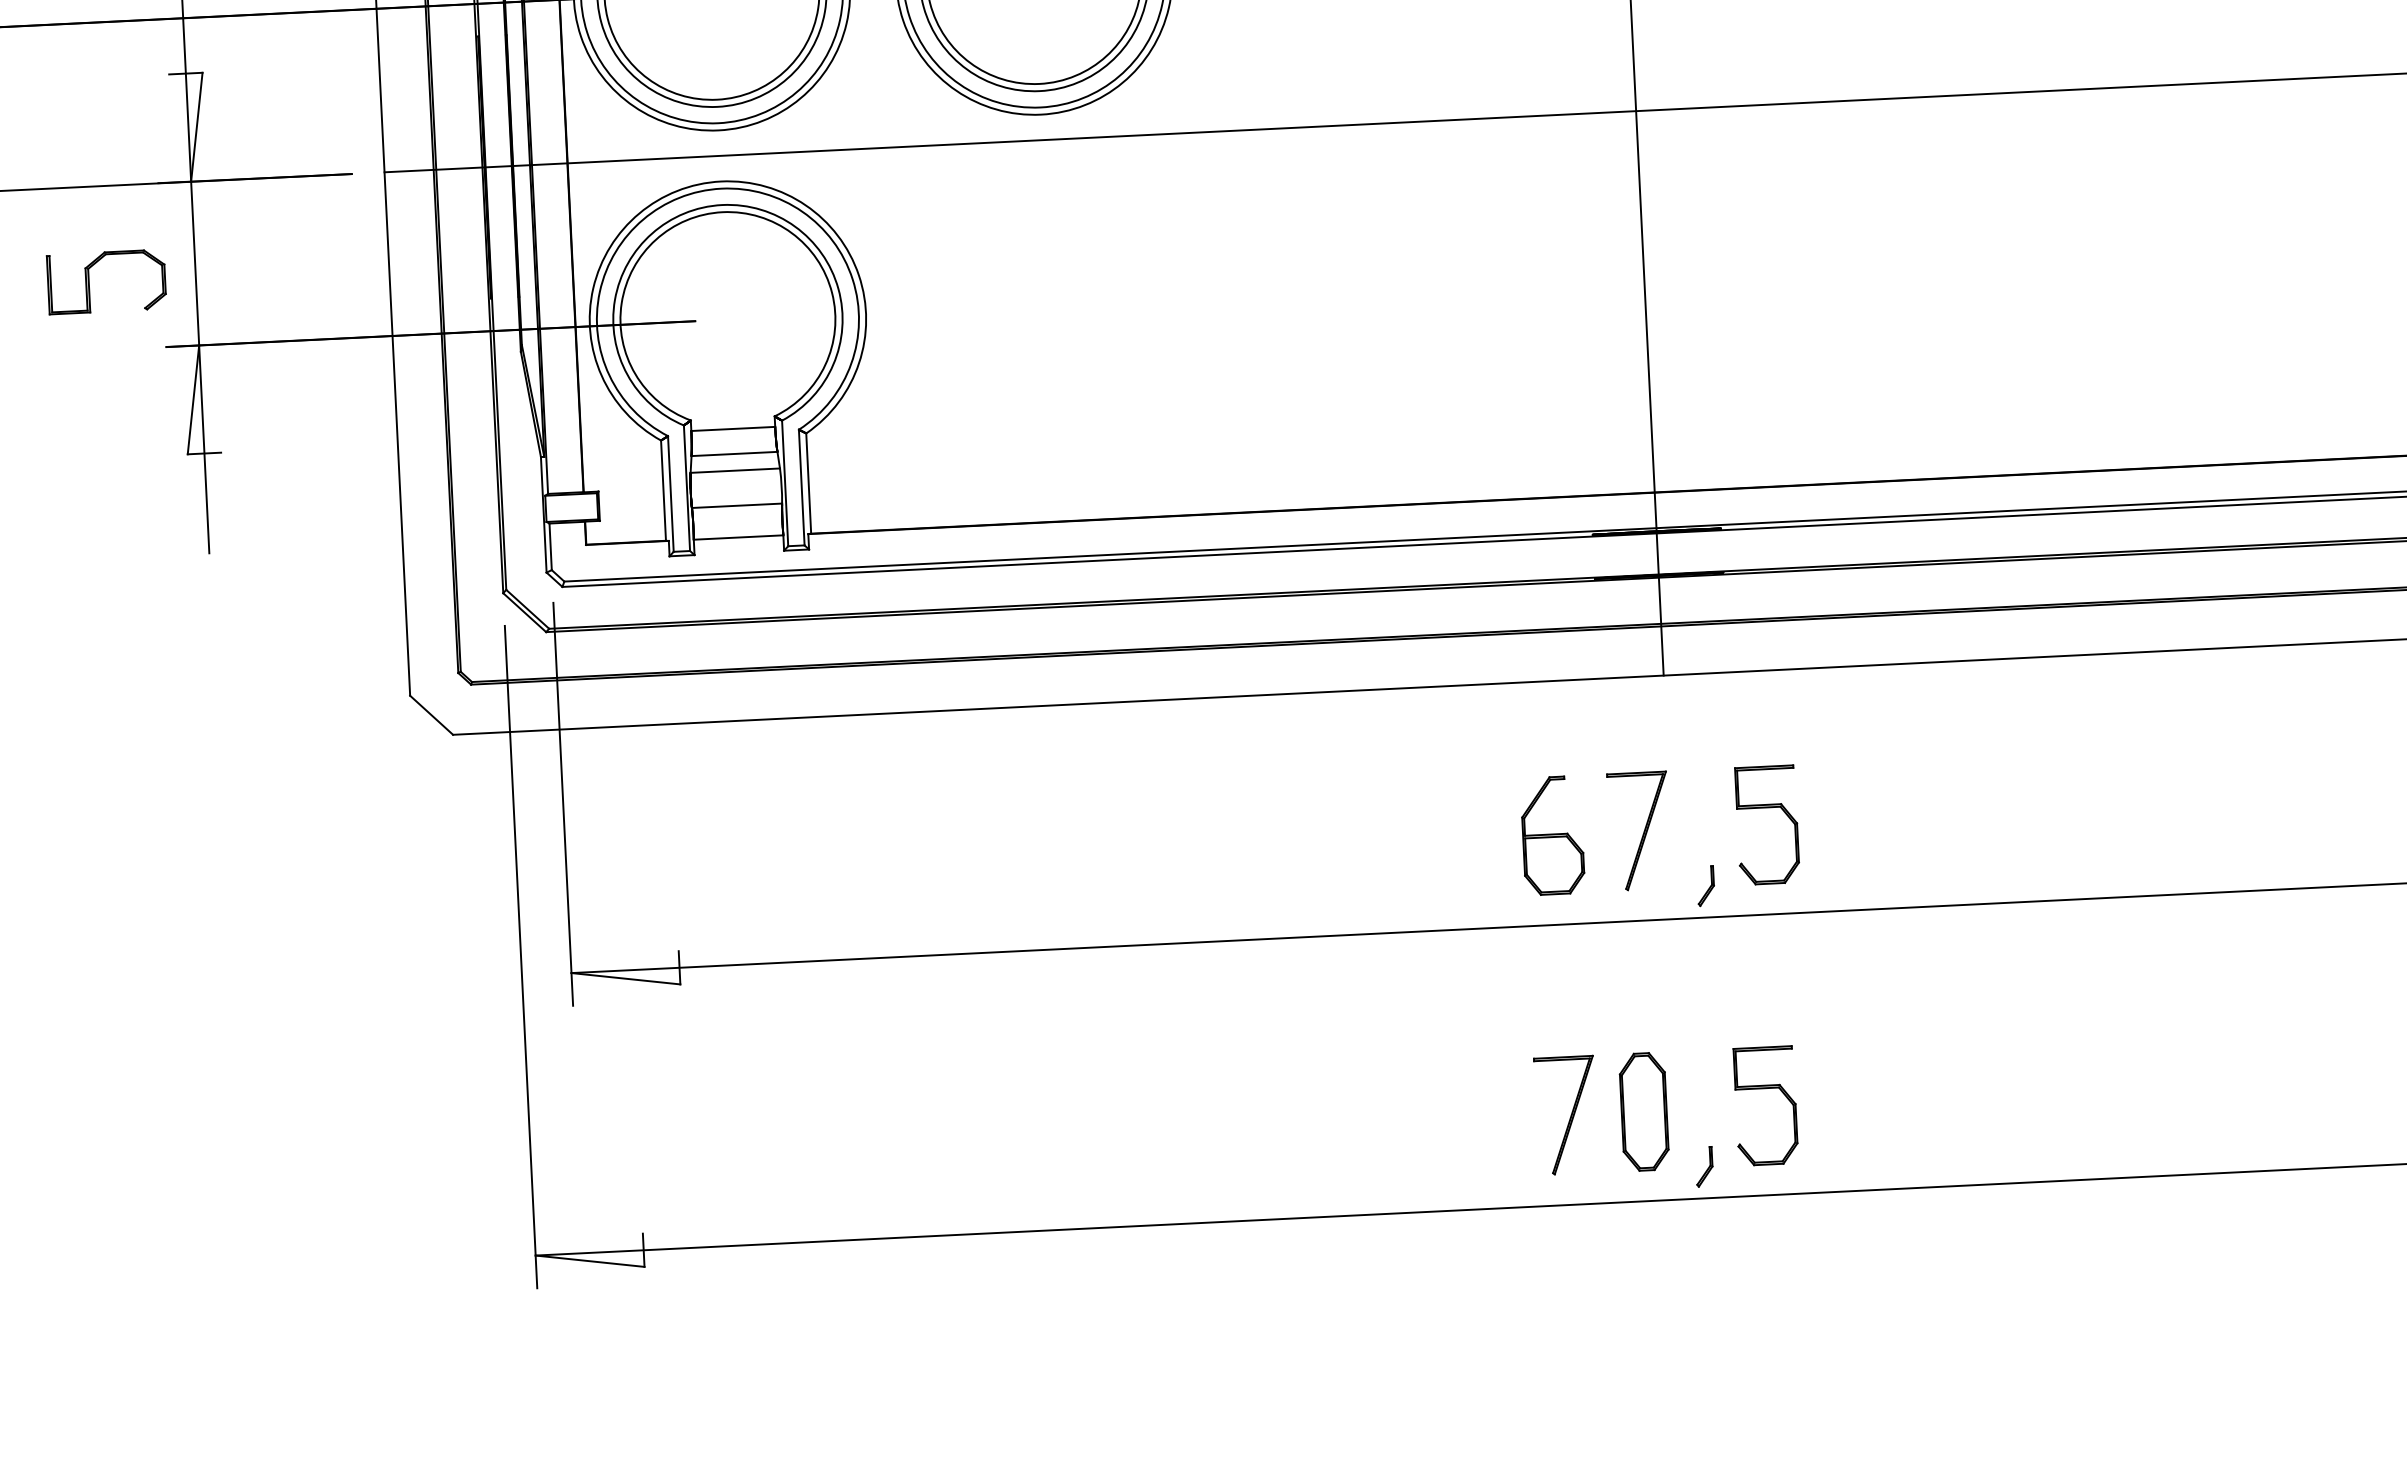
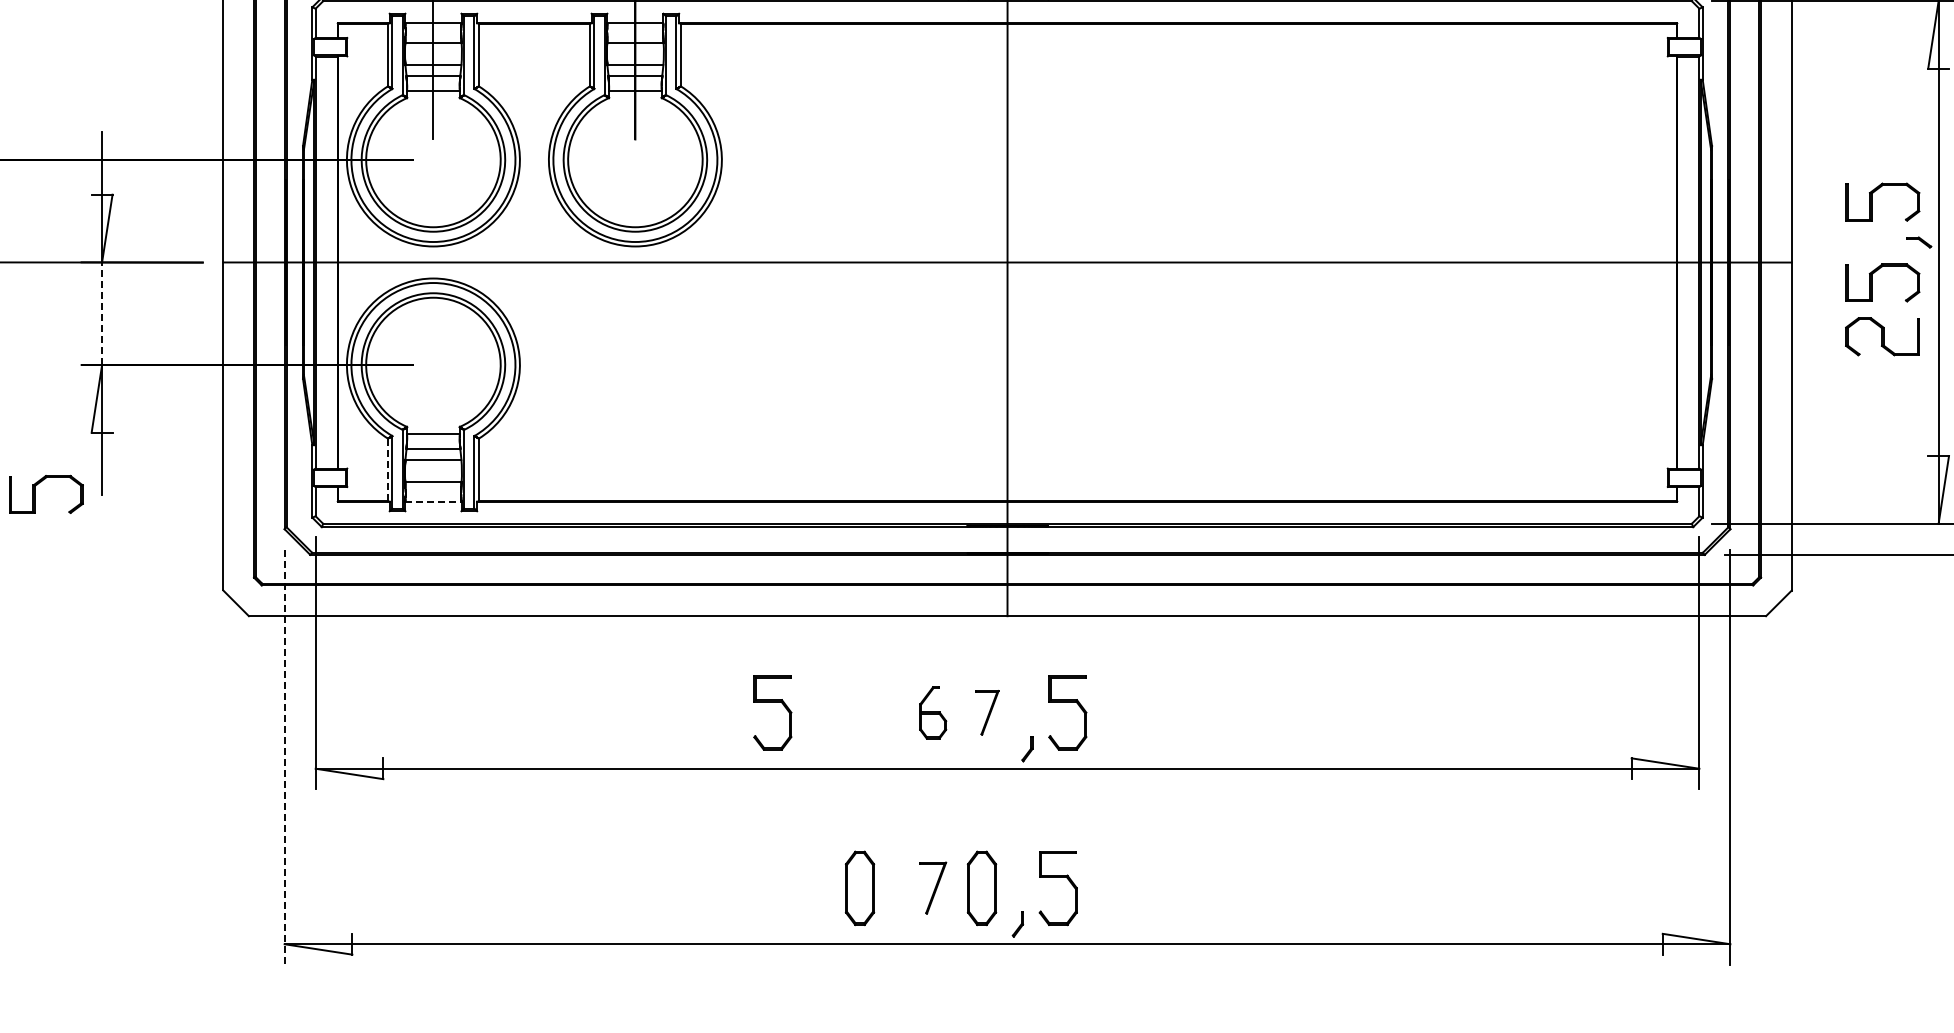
line: (195, 263) -> (102, 313), solid -> dashed
part: (89, 281) -> (35, 493), moved
line: (662, 489) -> (387, 469), solid -> dashed
line: (738, 537) -> (433, 501), solid -> dashed
part: (1639, 830) -> (987, 712), size x0.6
part: (1295, 831) -> (772, 702), added
part: (1551, 835) -> (932, 712), size x0.7
line: (520, 957) -> (284, 757), solid -> dashed
part: (1566, 1114) -> (933, 887), size x0.7
part: (1448, 1121) -> (859, 888), added

